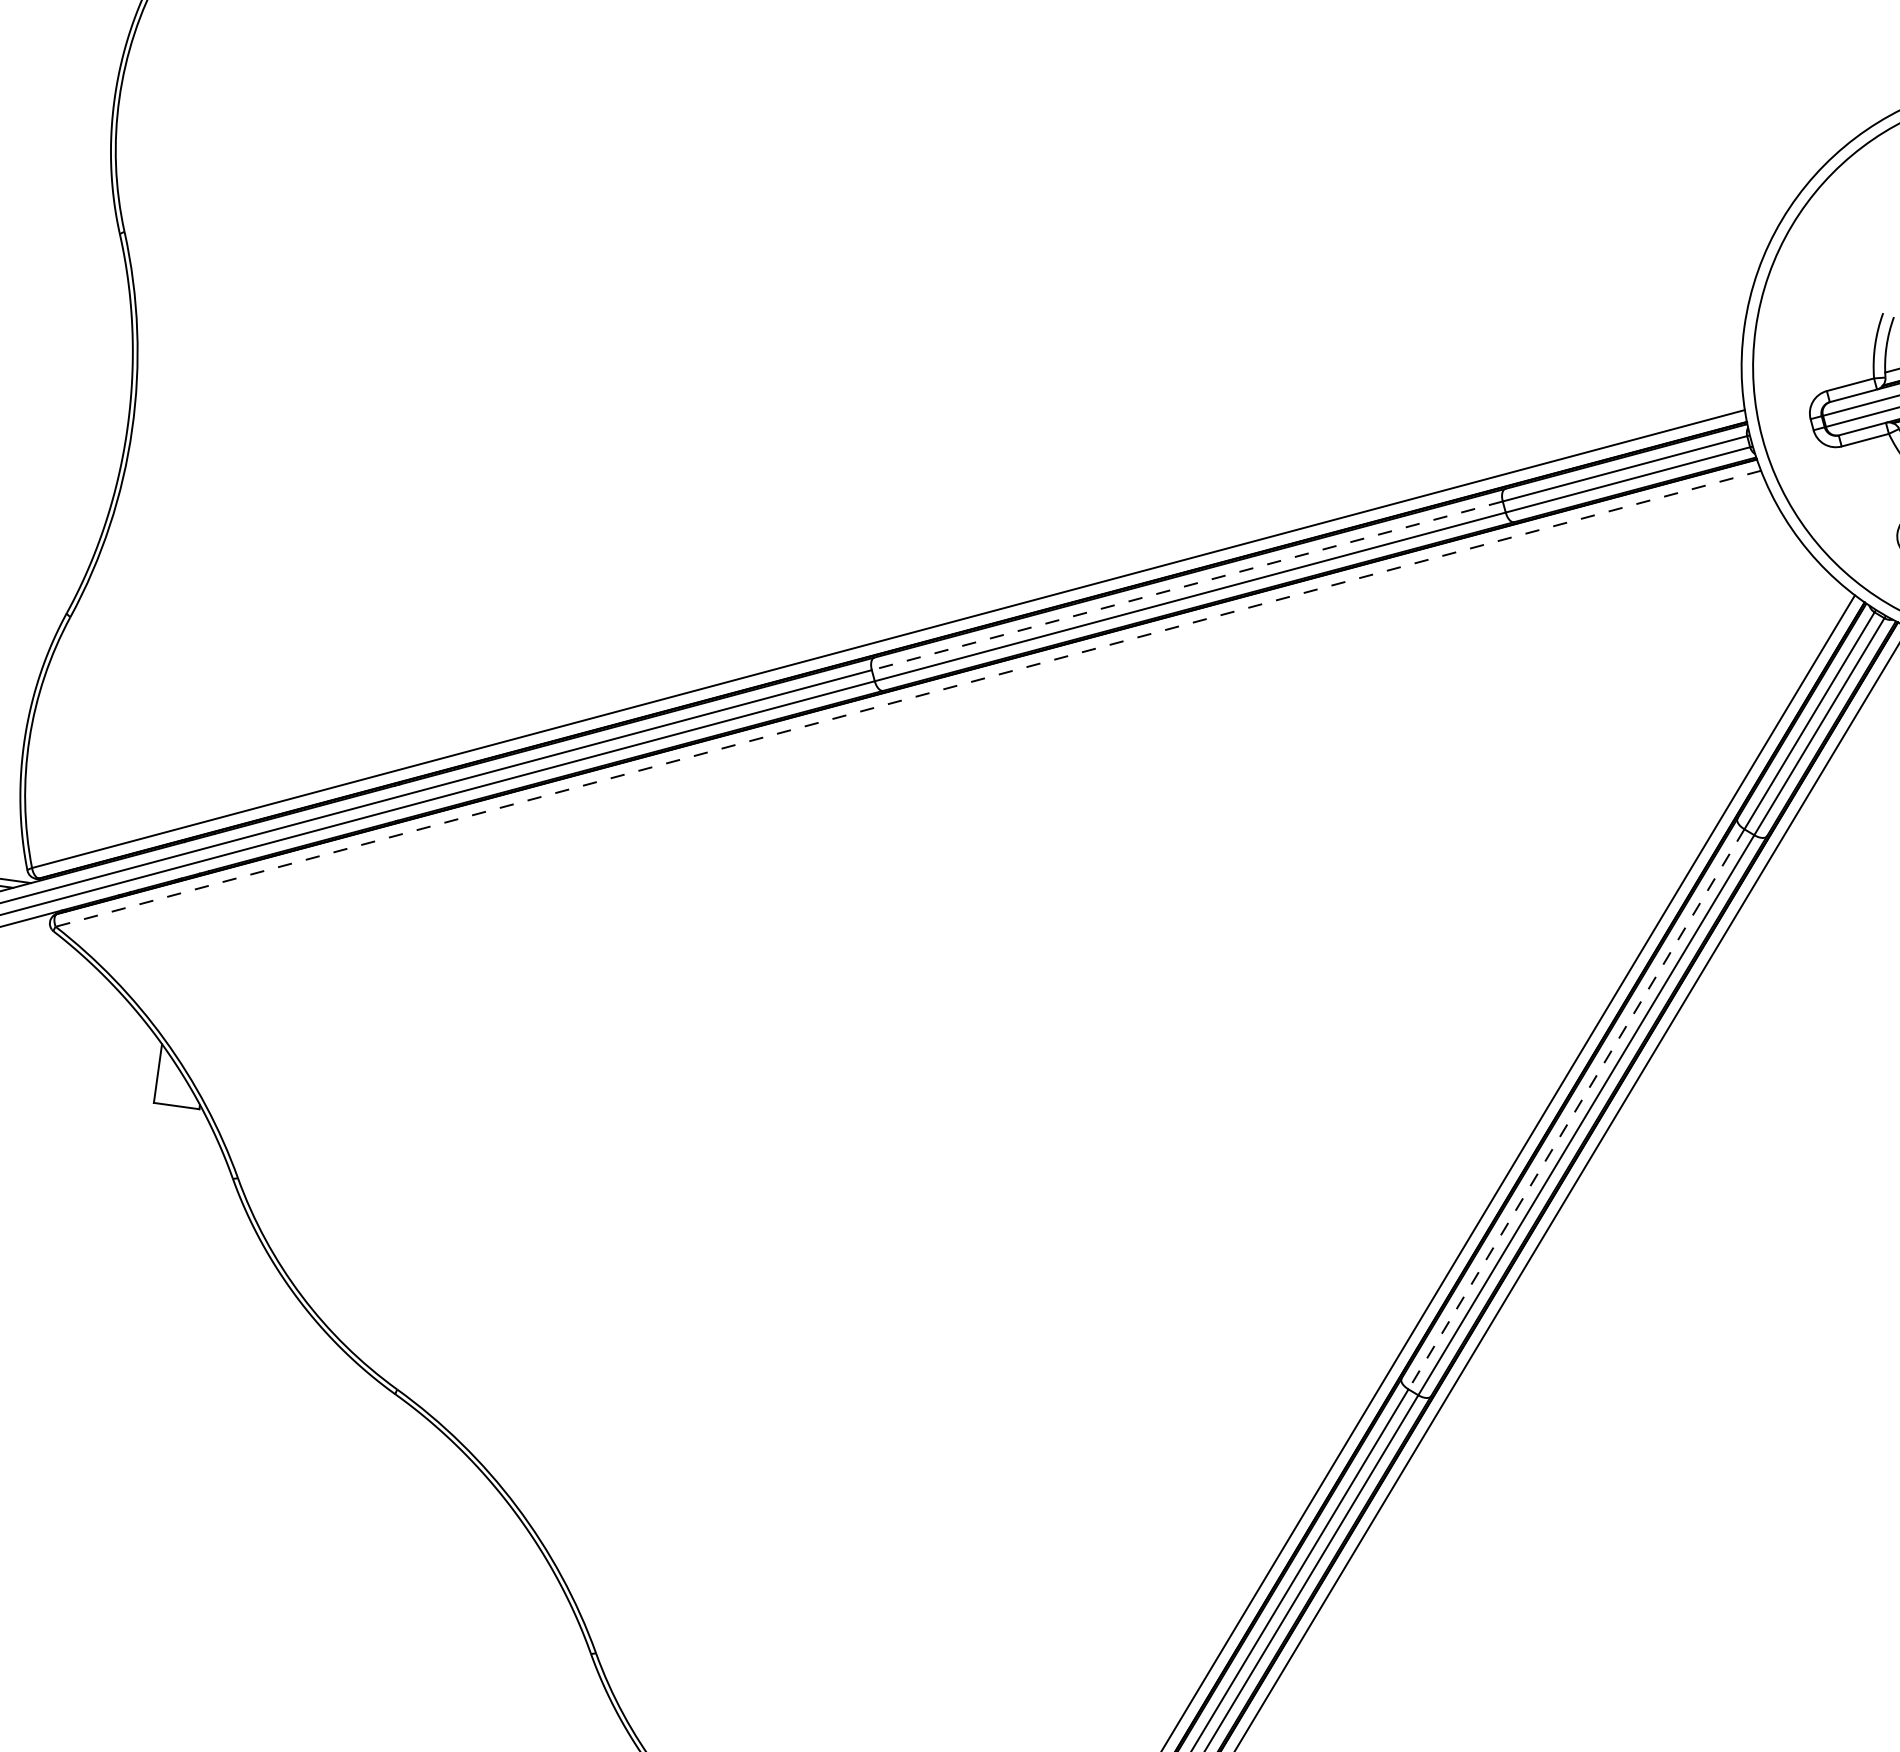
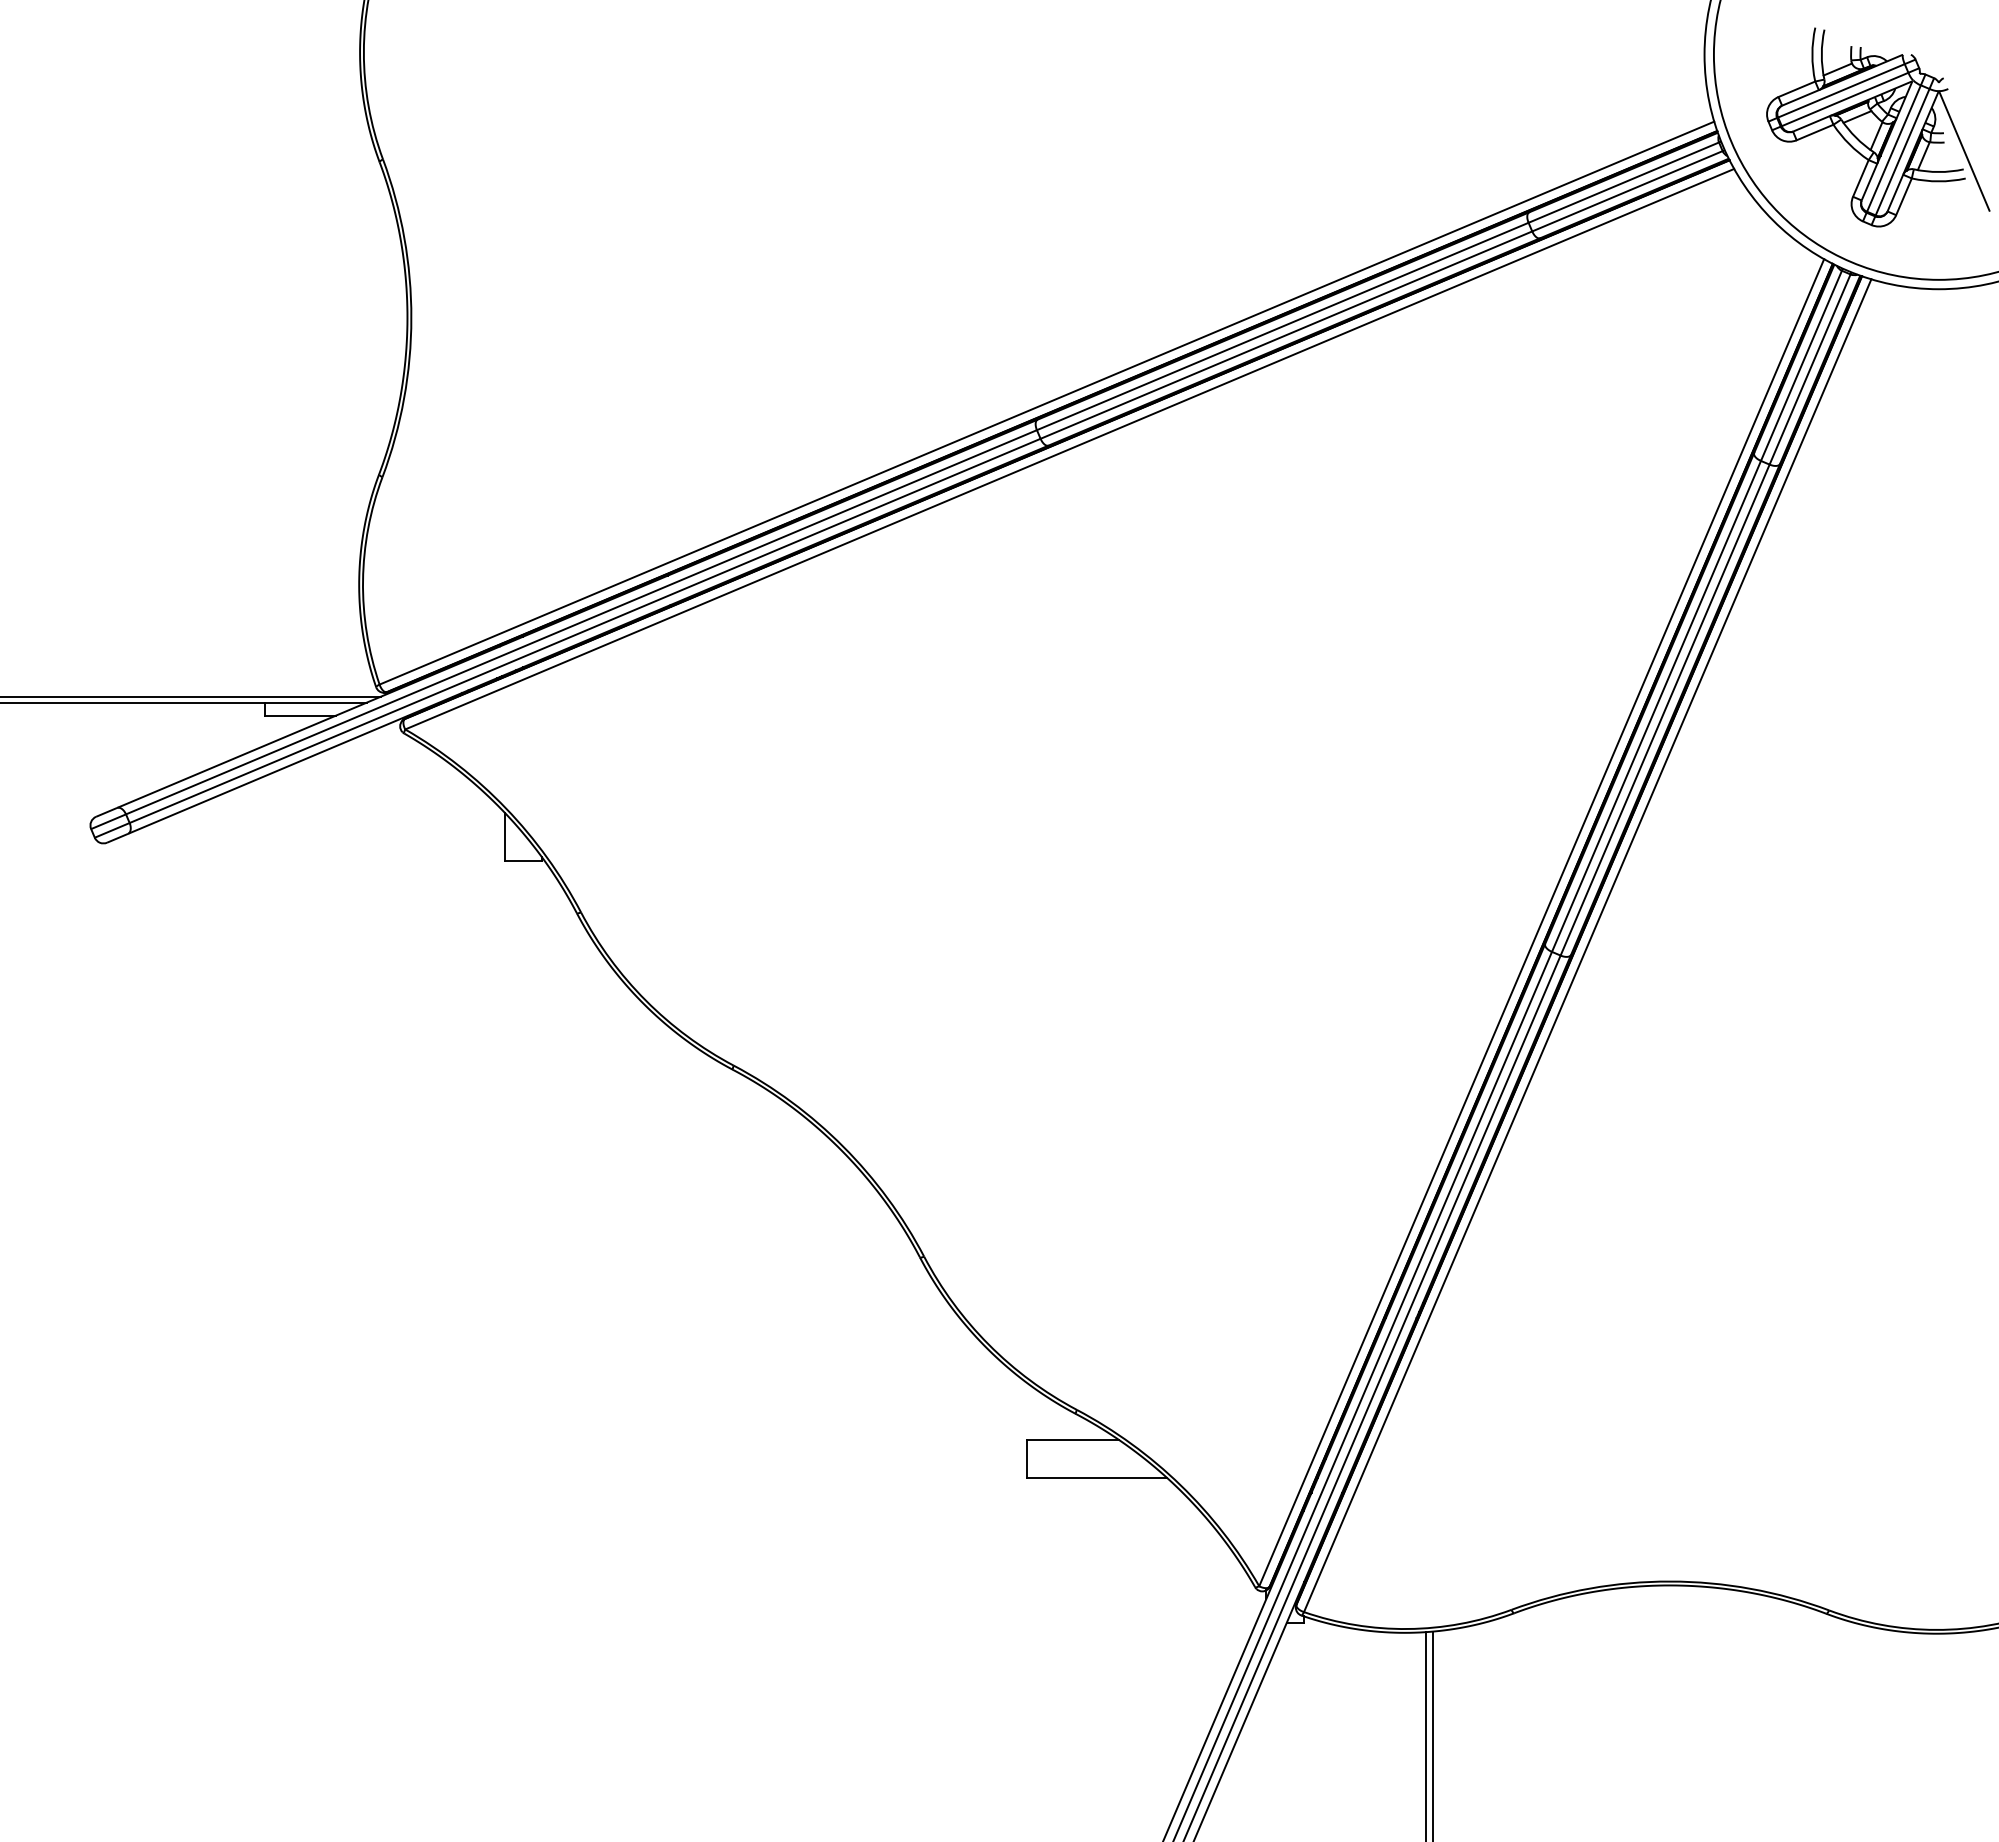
line: (1186, 585) -> (1282, 326), dashed -> solid
line: (908, 699) -> (1069, 449), dashed -> solid
line: (1576, 1109) -> (1656, 706), dashed -> solid

